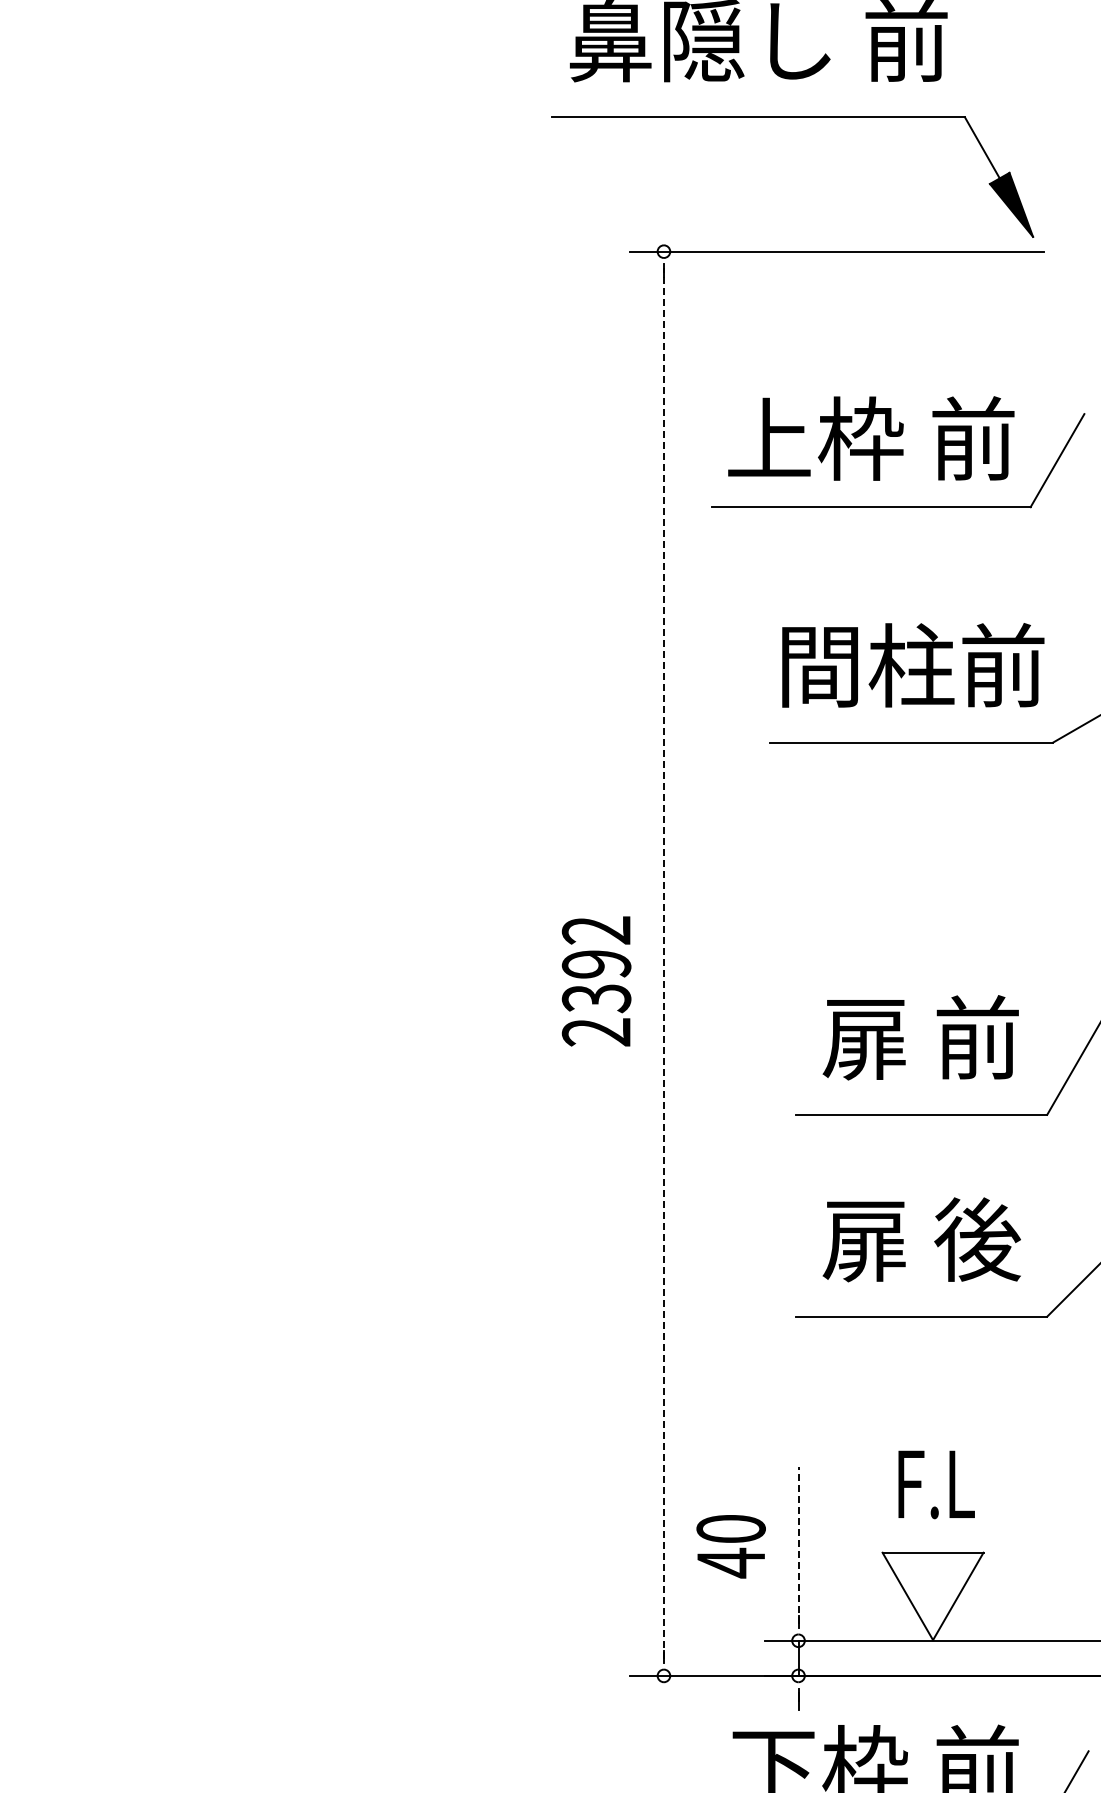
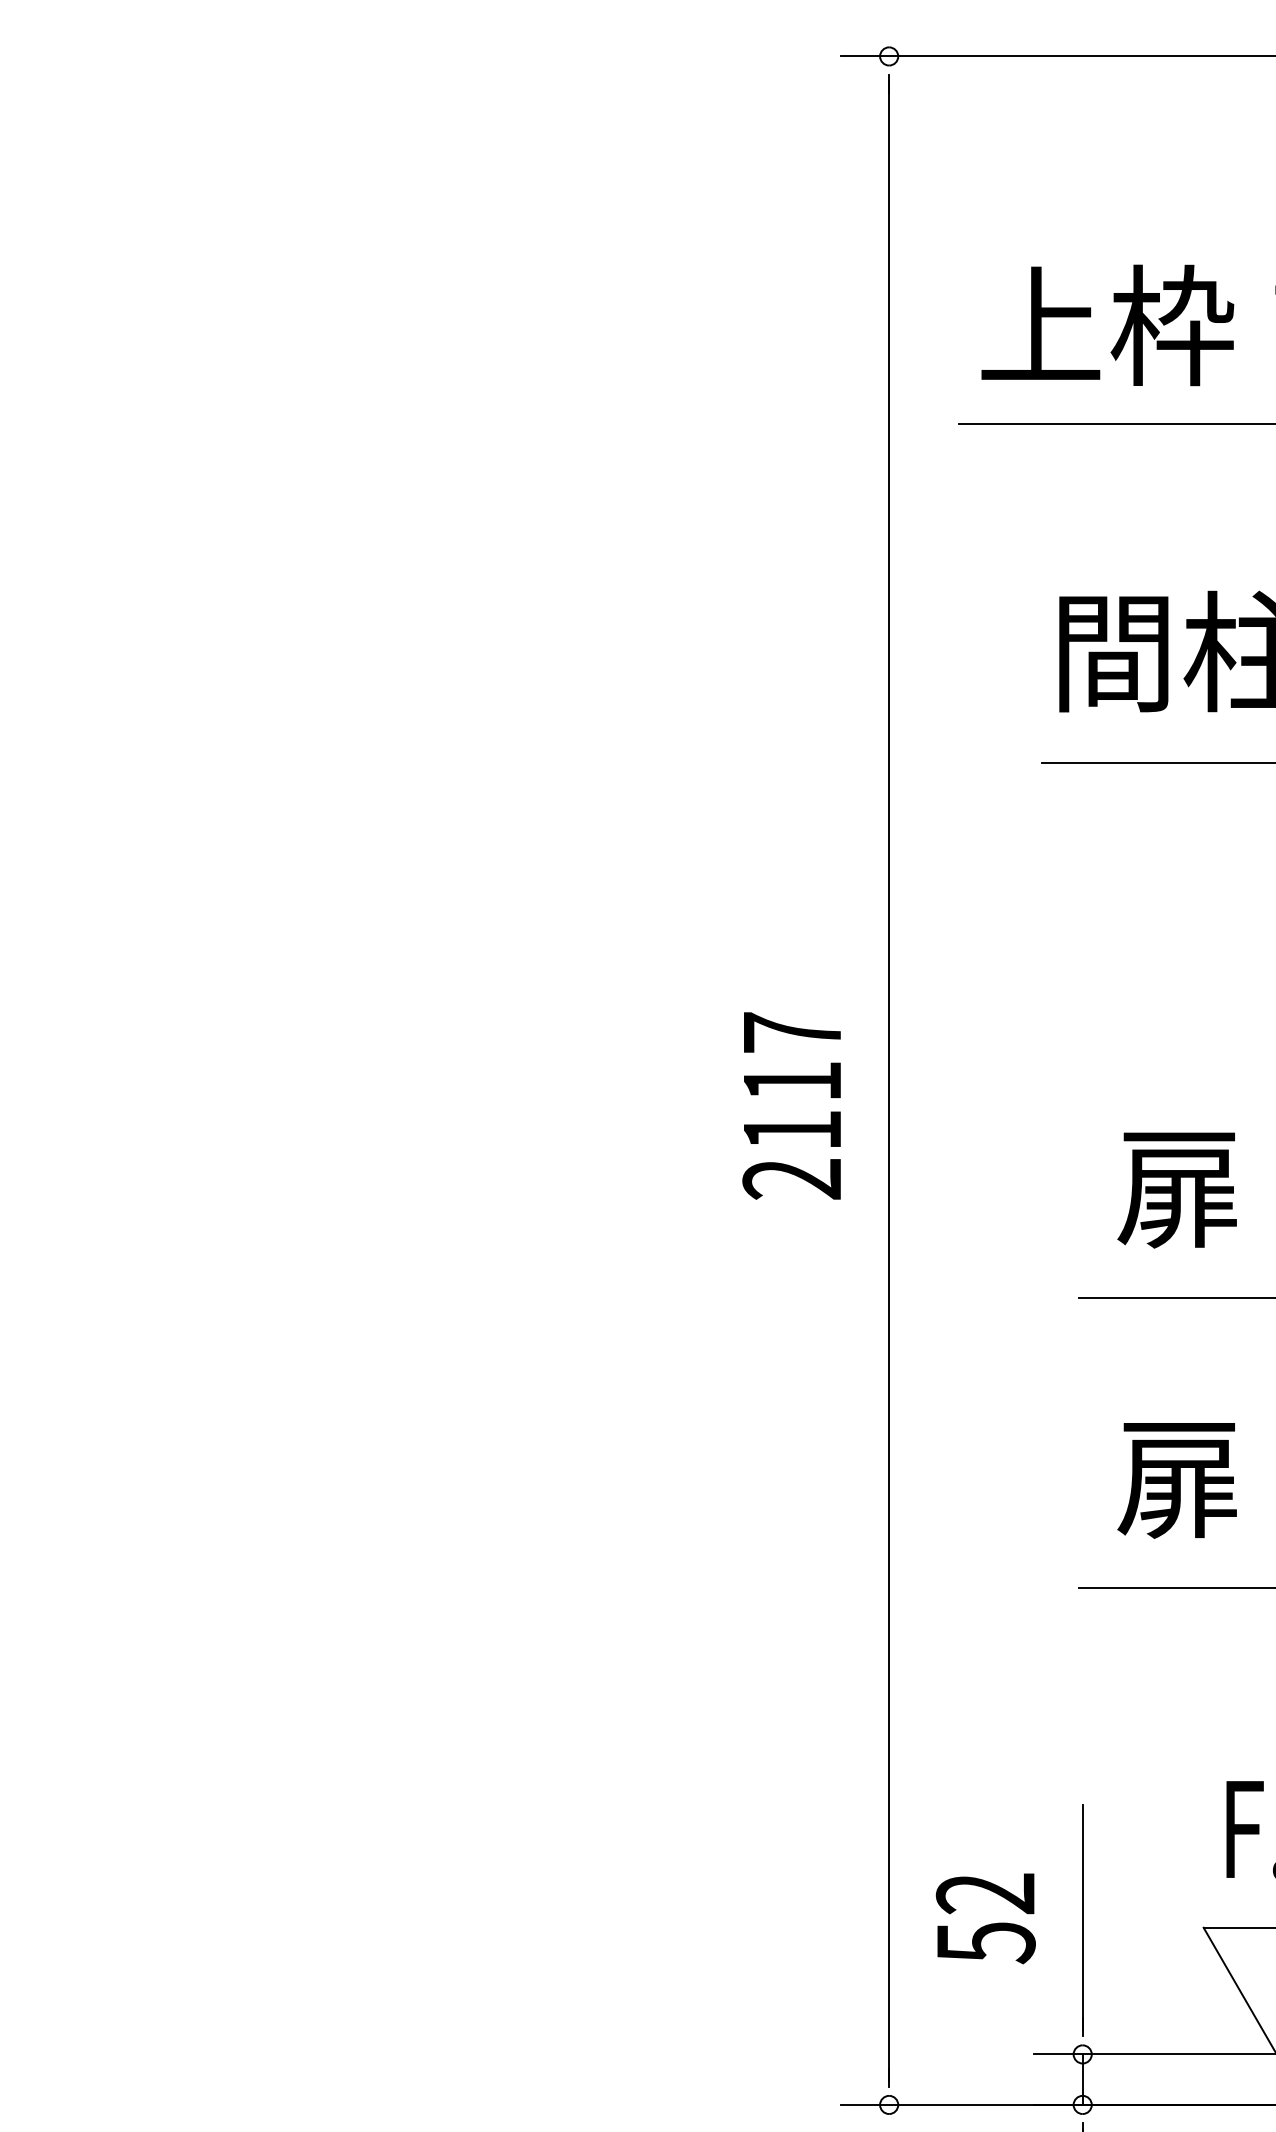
line: (663, 963) -> (888, 1080), dashed -> solid
text: (596, 964) -> (792, 1081), 2392 -> 2117
line: (798, 1545) -> (1082, 1917), dashed -> solid
text: (730, 1546) -> (984, 1918), 40 -> 52

